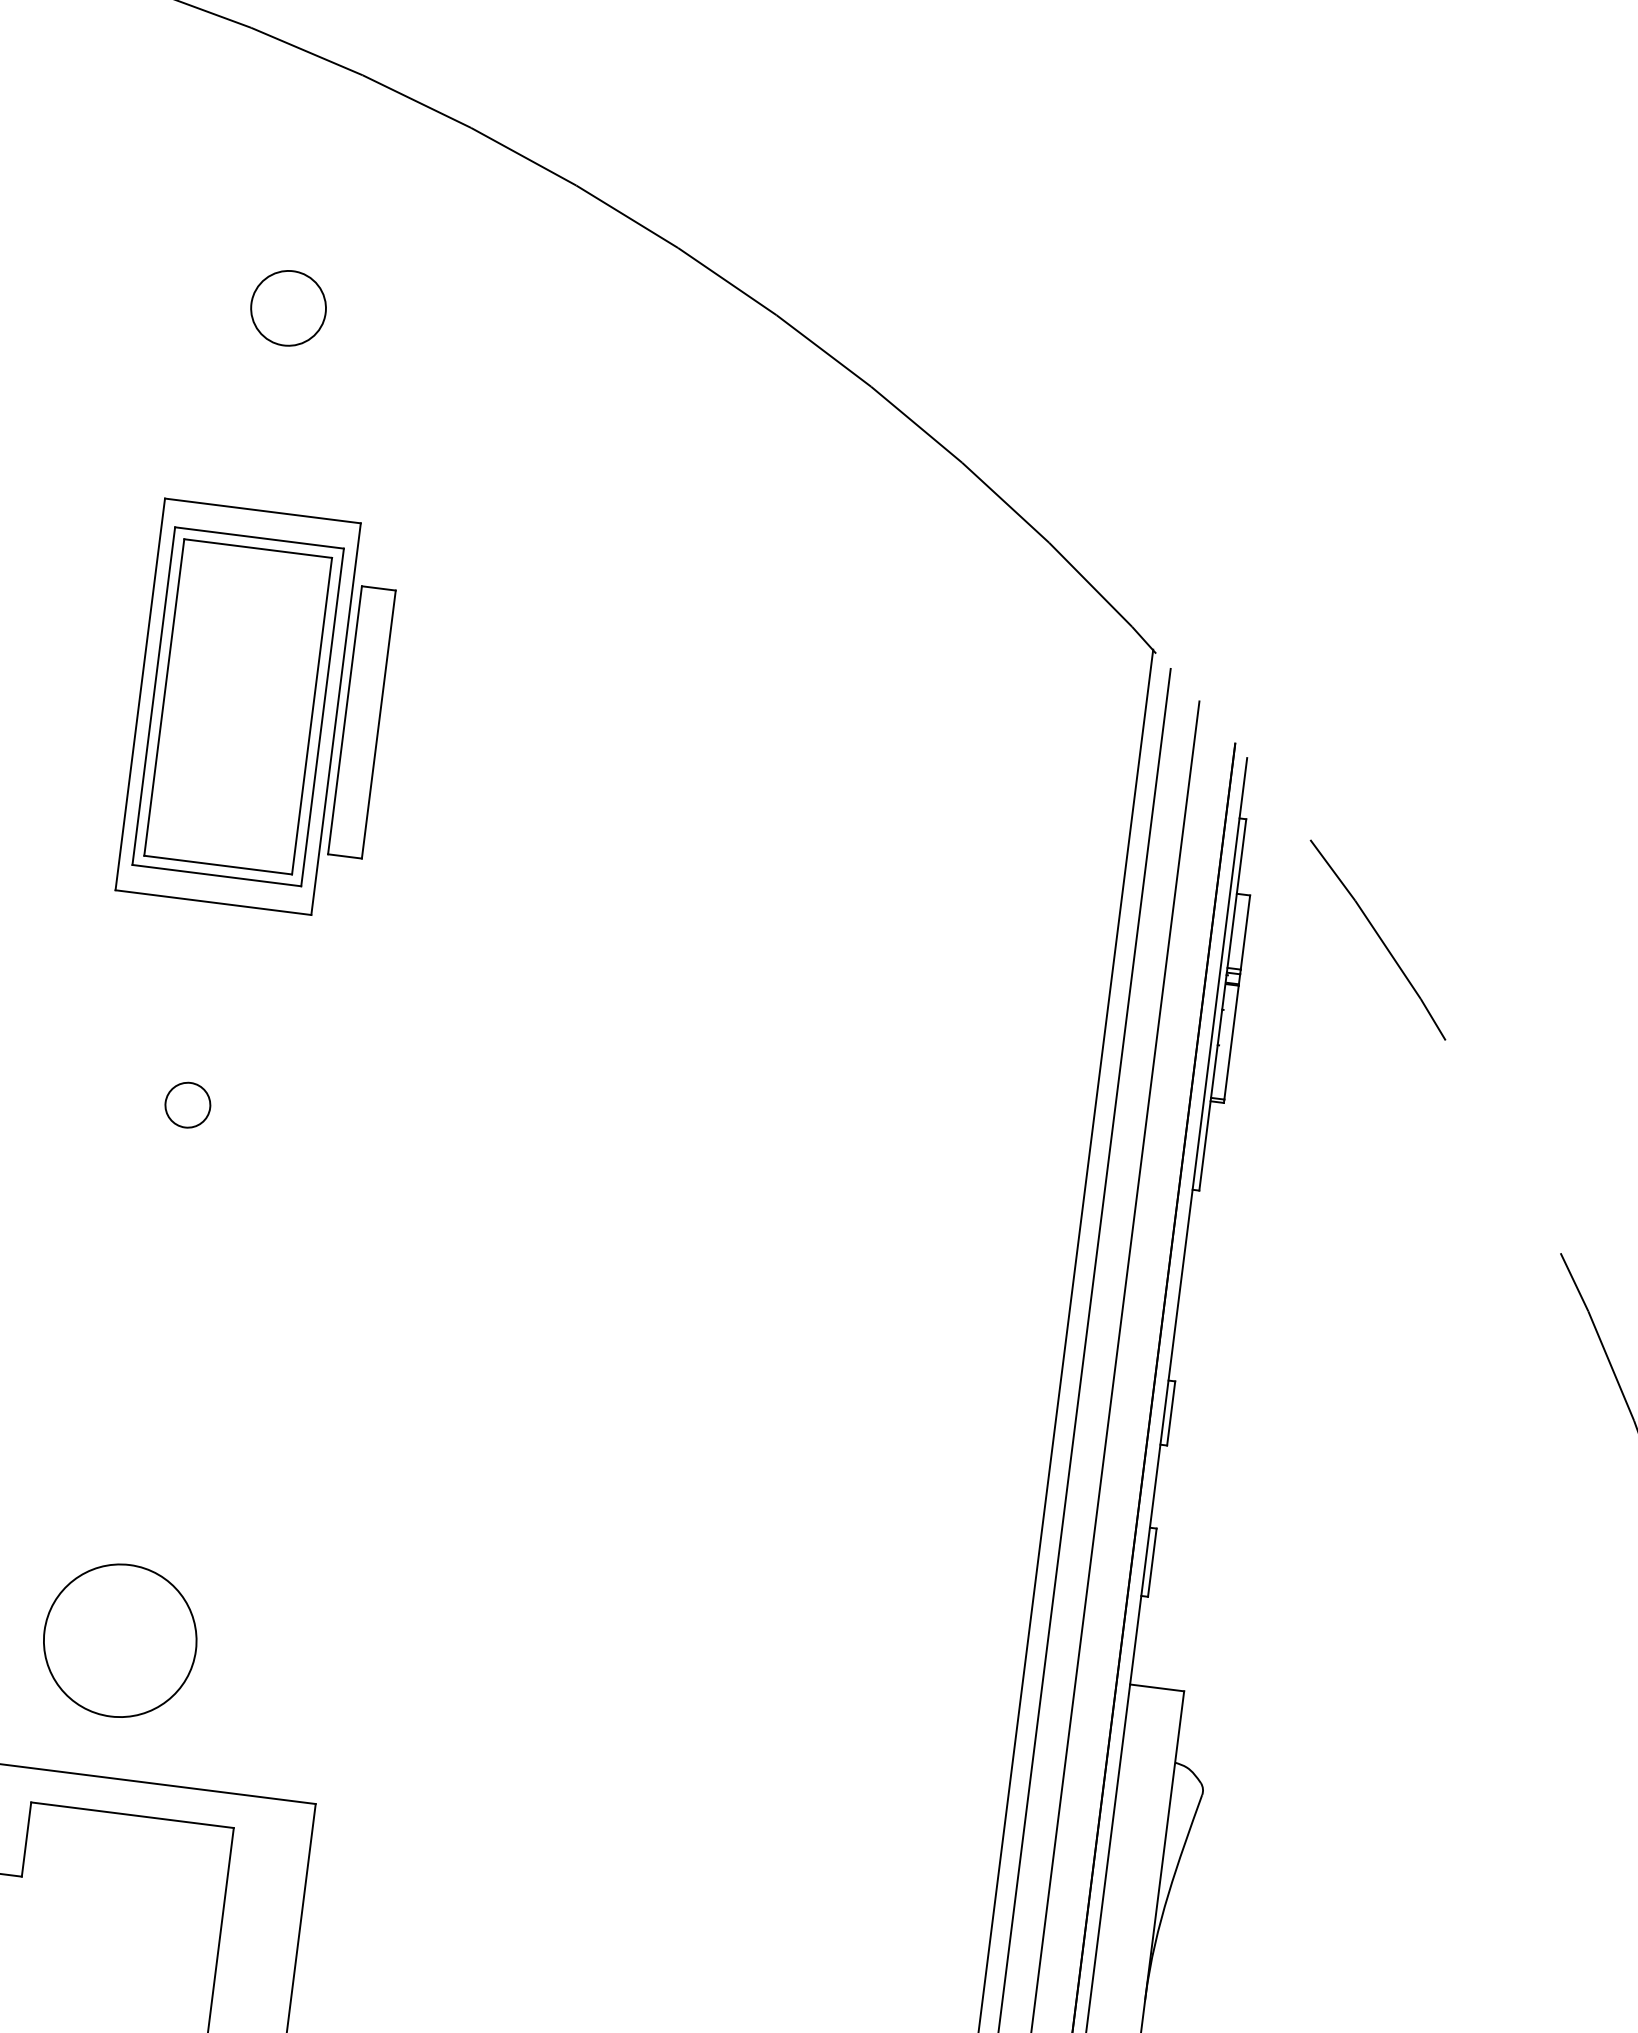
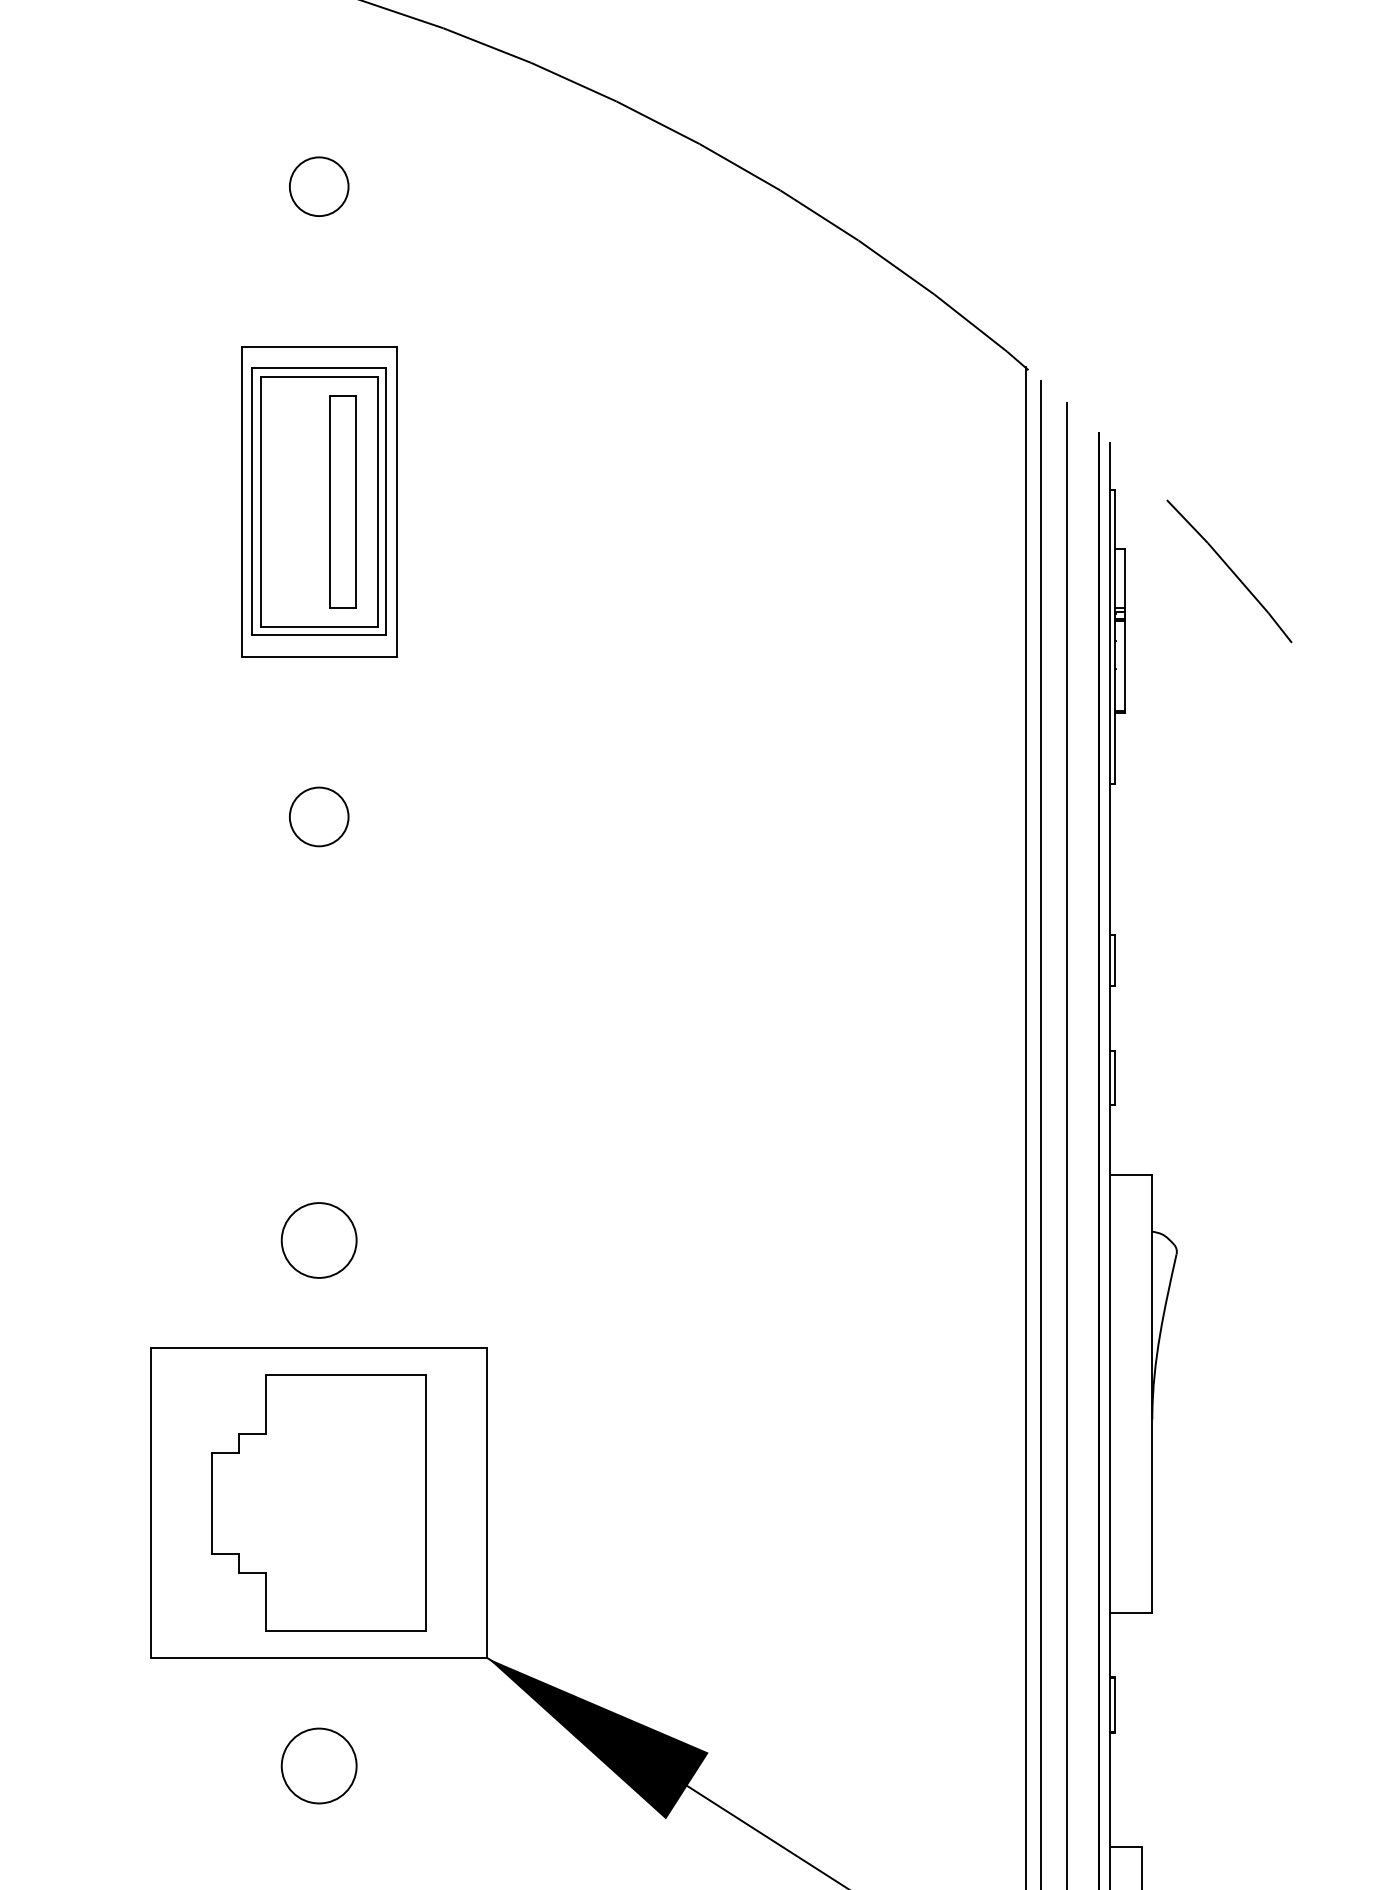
part: (361, 721) -> (342, 501), moved
circle: (187, 1104) -> (318, 816), size x1.67
circle: (119, 1640) -> (318, 1240), size x0.62

